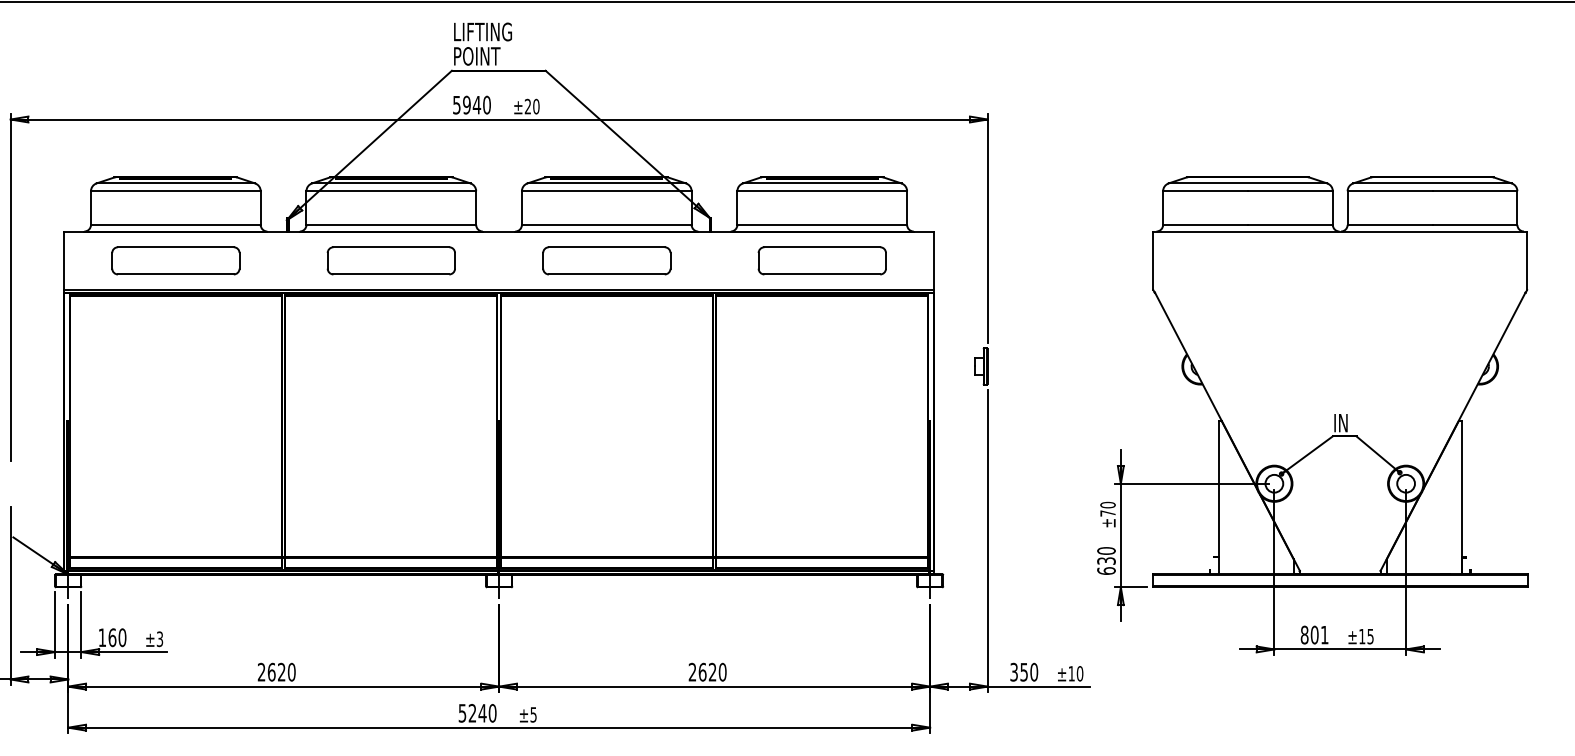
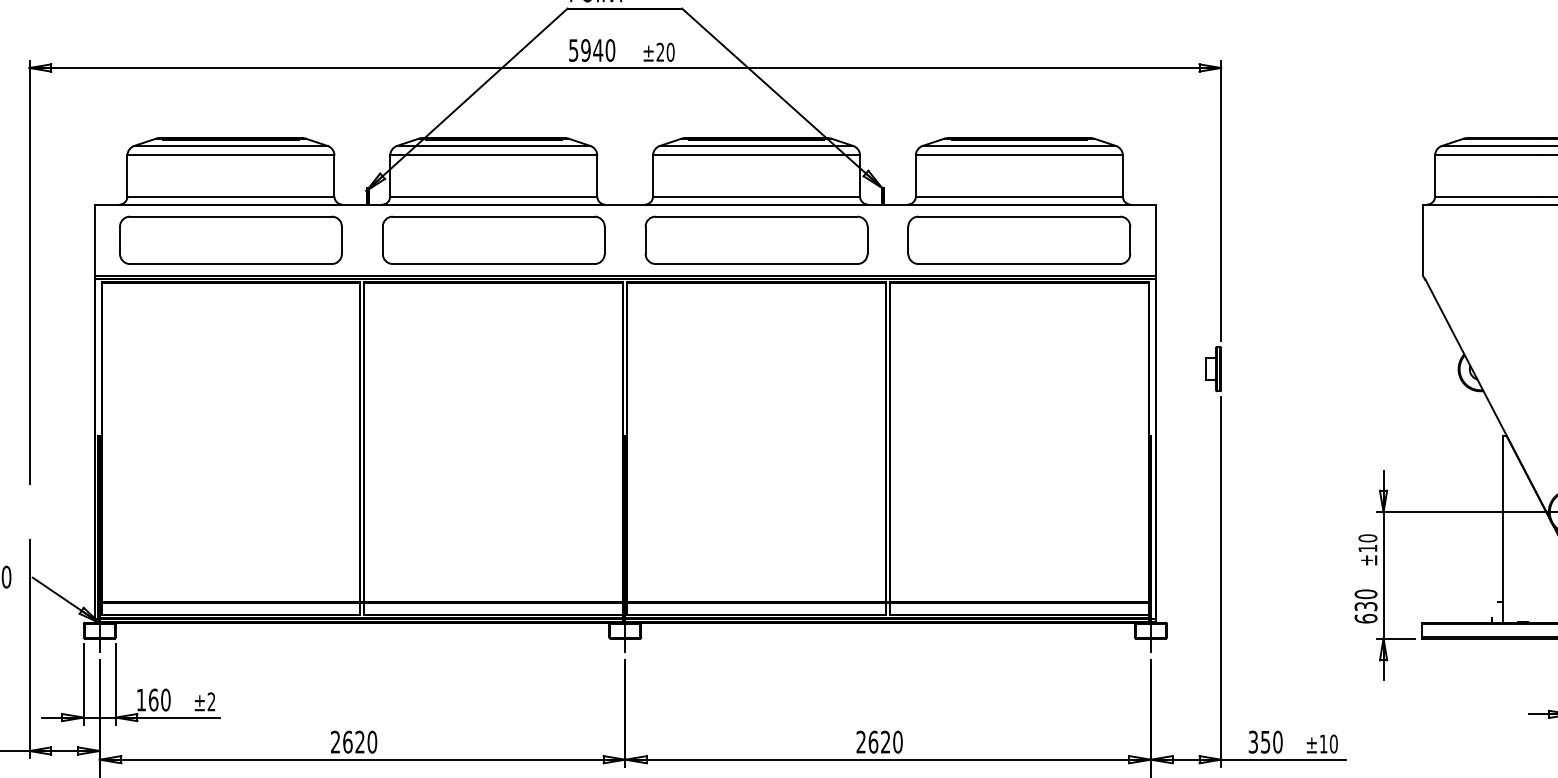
part: (175, 260) -> (230, 239), size x1.43
part: (391, 260) -> (493, 239), size x1.43
part: (606, 260) -> (756, 239), size x1.43
part: (822, 260) -> (1019, 239), size x1.43
text: (1107, 513) -> (1367, 548), ±70 -> ±10
text: (159, 639) -> (210, 702), ±3 -> ±2

